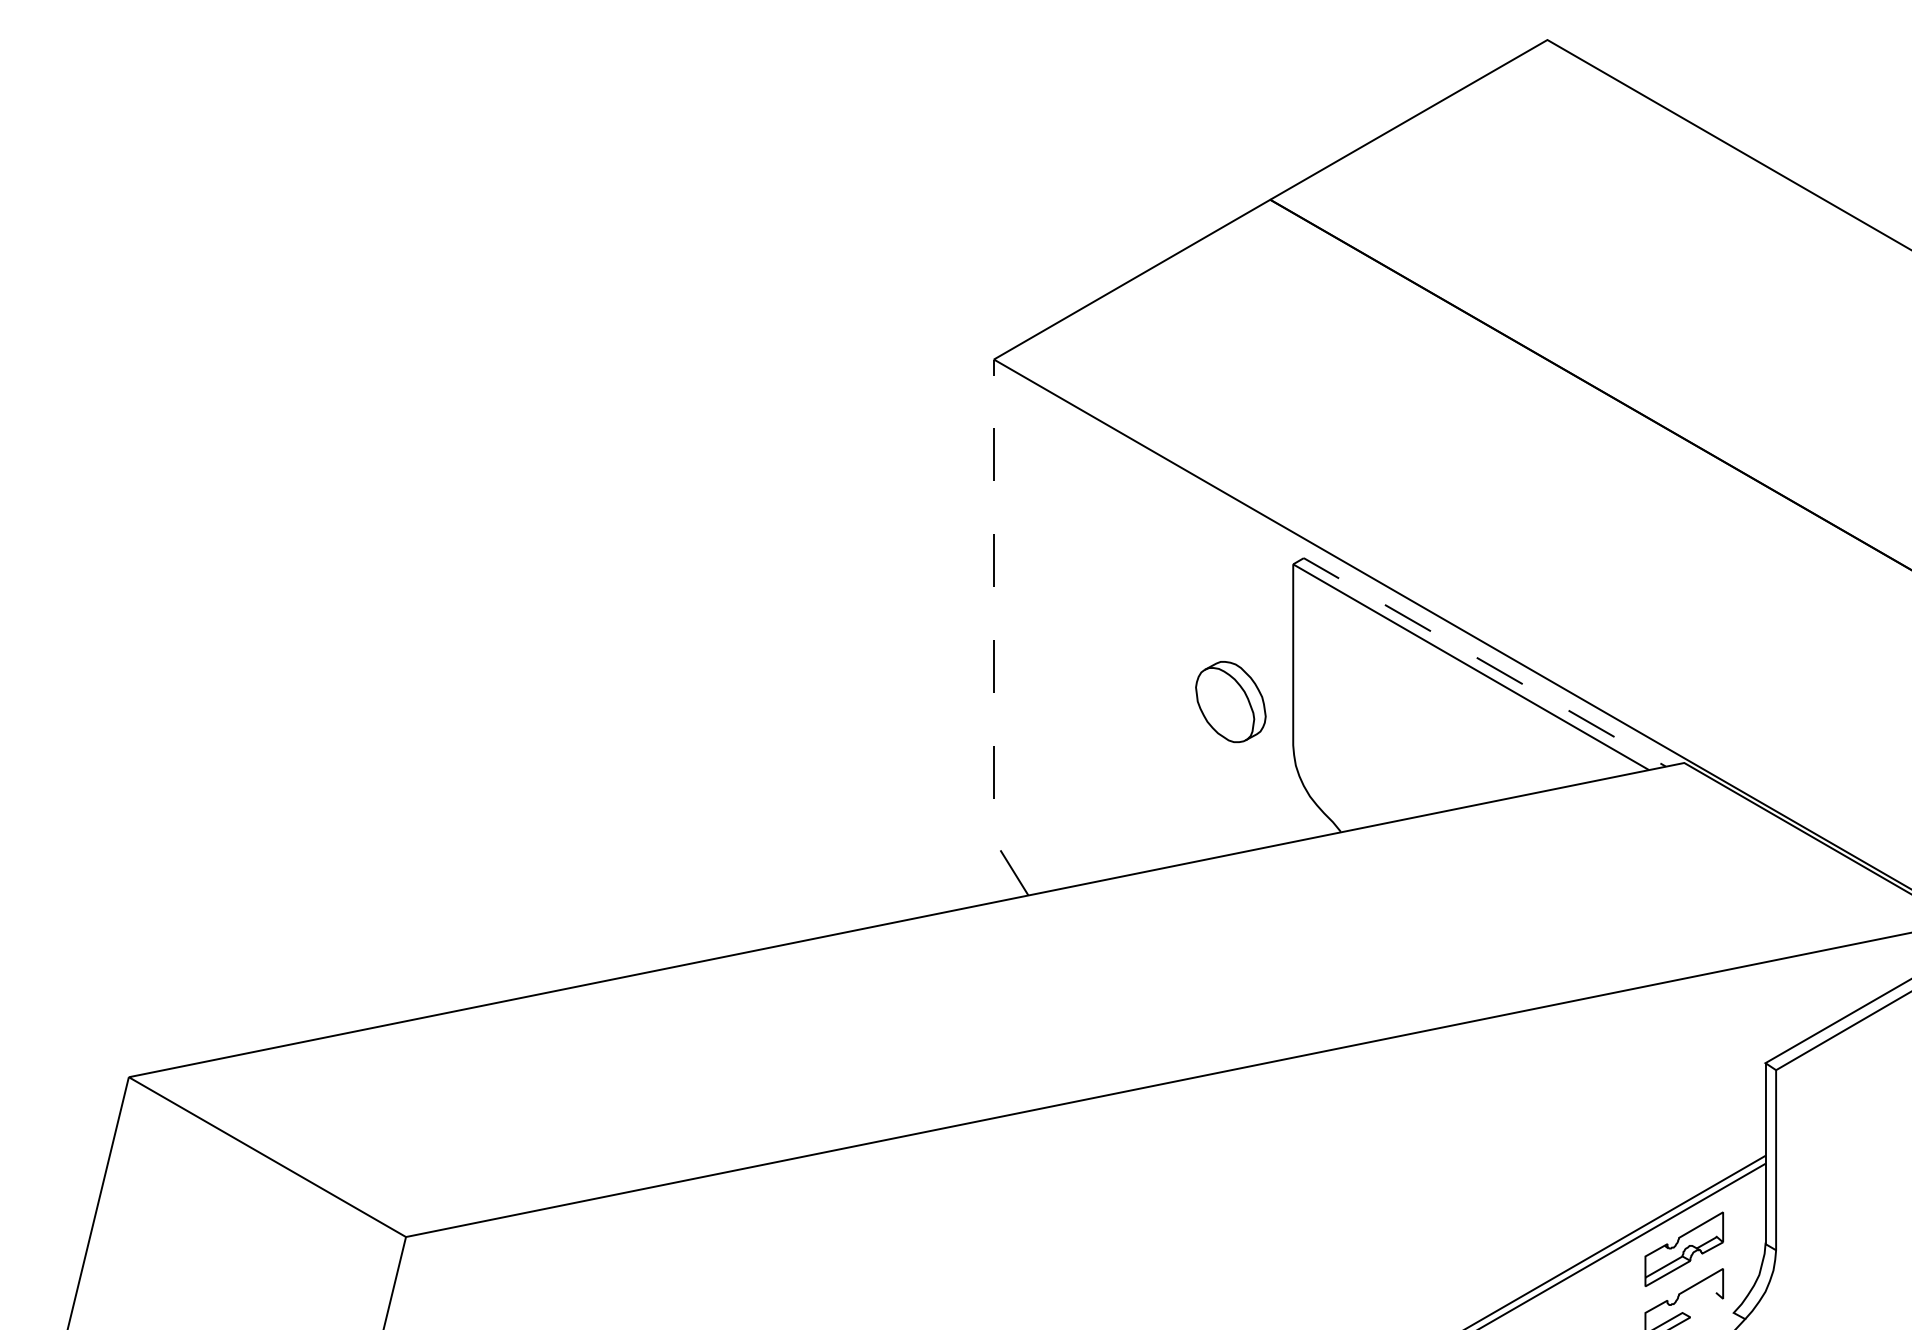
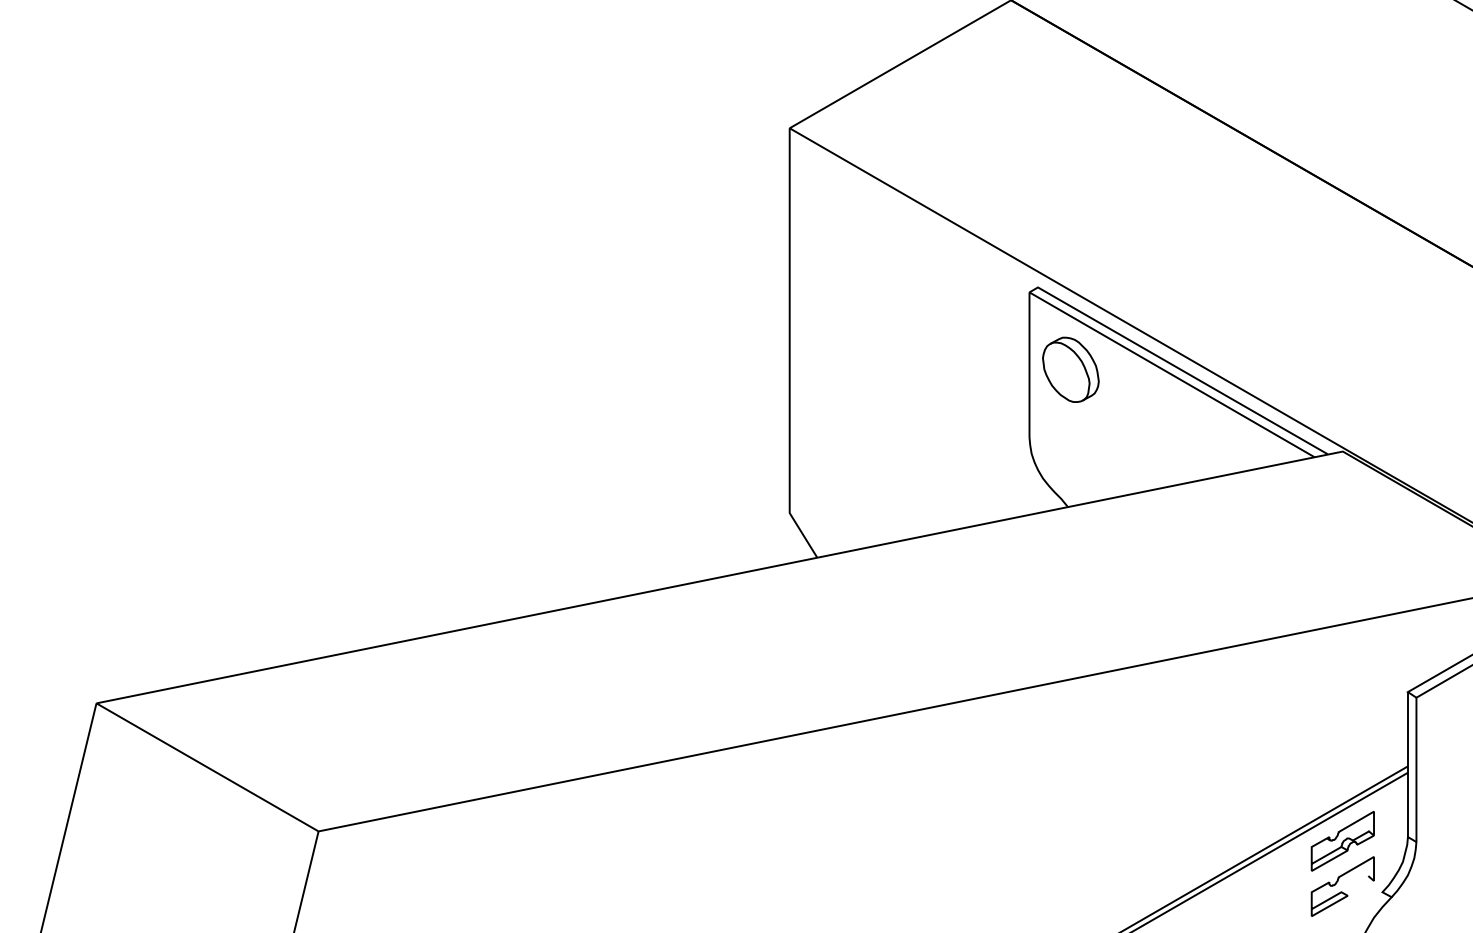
line: (993, 633) -> (789, 347), dashed -> solid
line: (1478, 658) -> (1177, 367), dashed -> solid
part: (1230, 702) -> (1070, 370), moved

